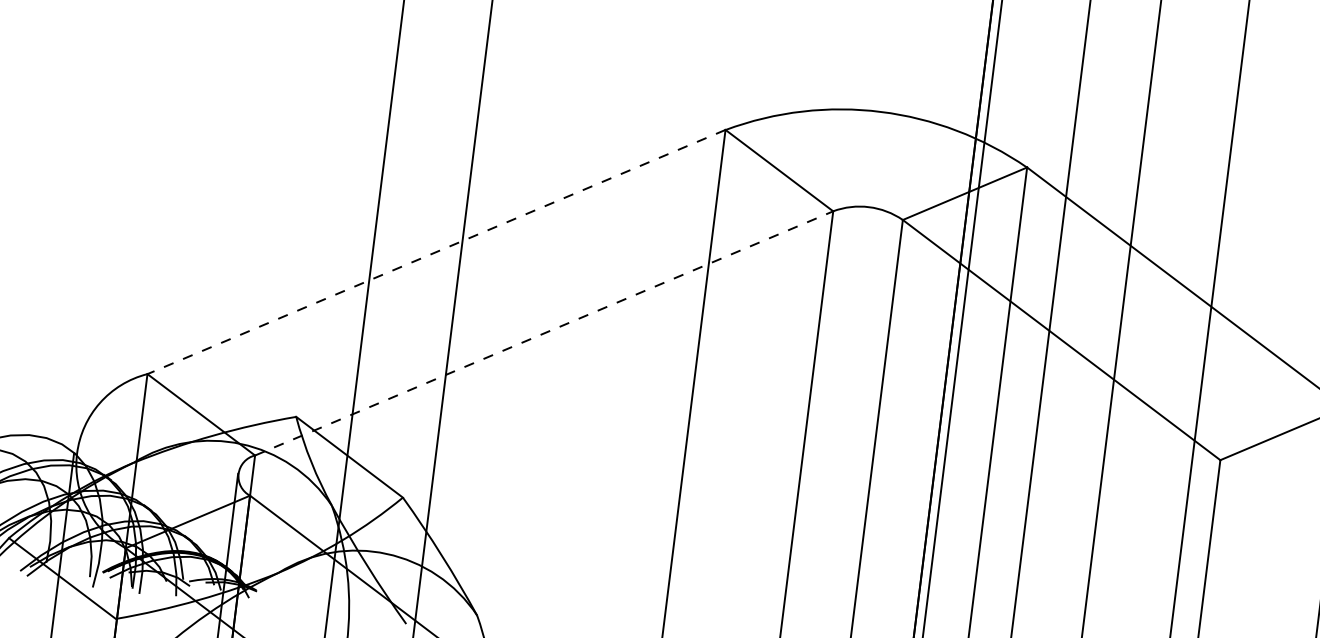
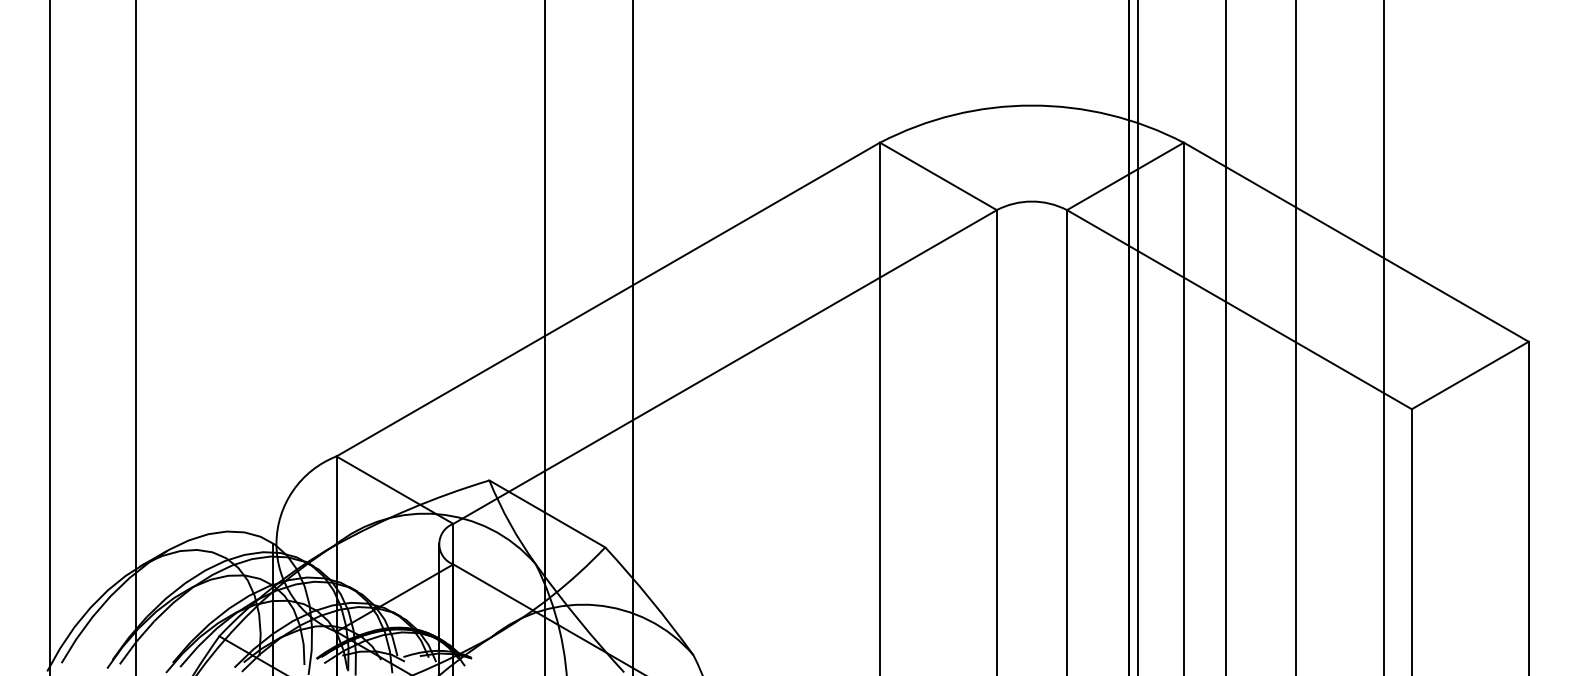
line: (436, 252) -> (608, 299), dashed -> solid
line: (544, 333) -> (725, 367), dashed -> solid

